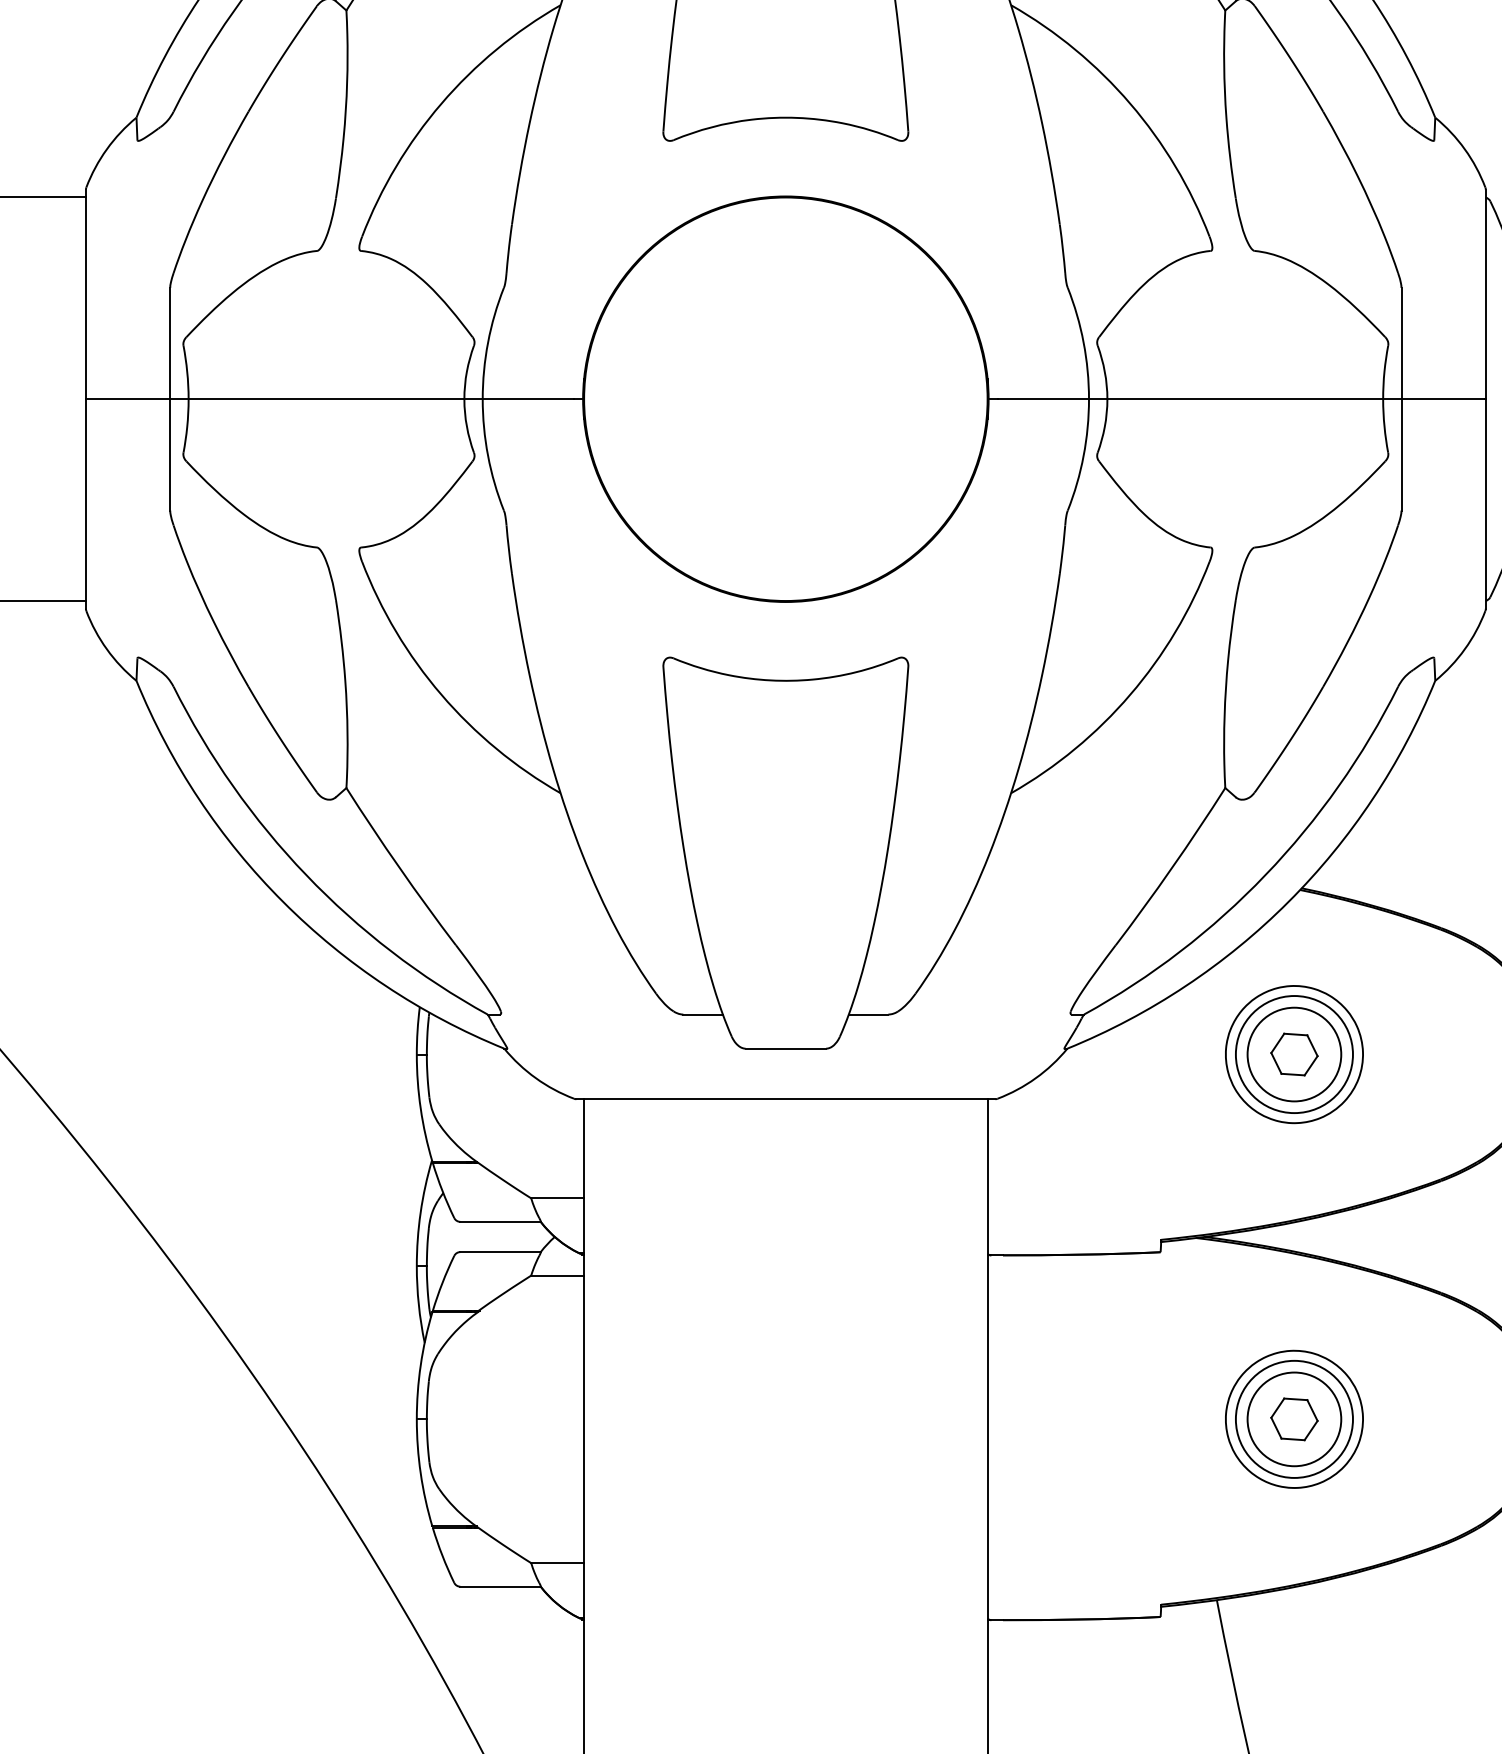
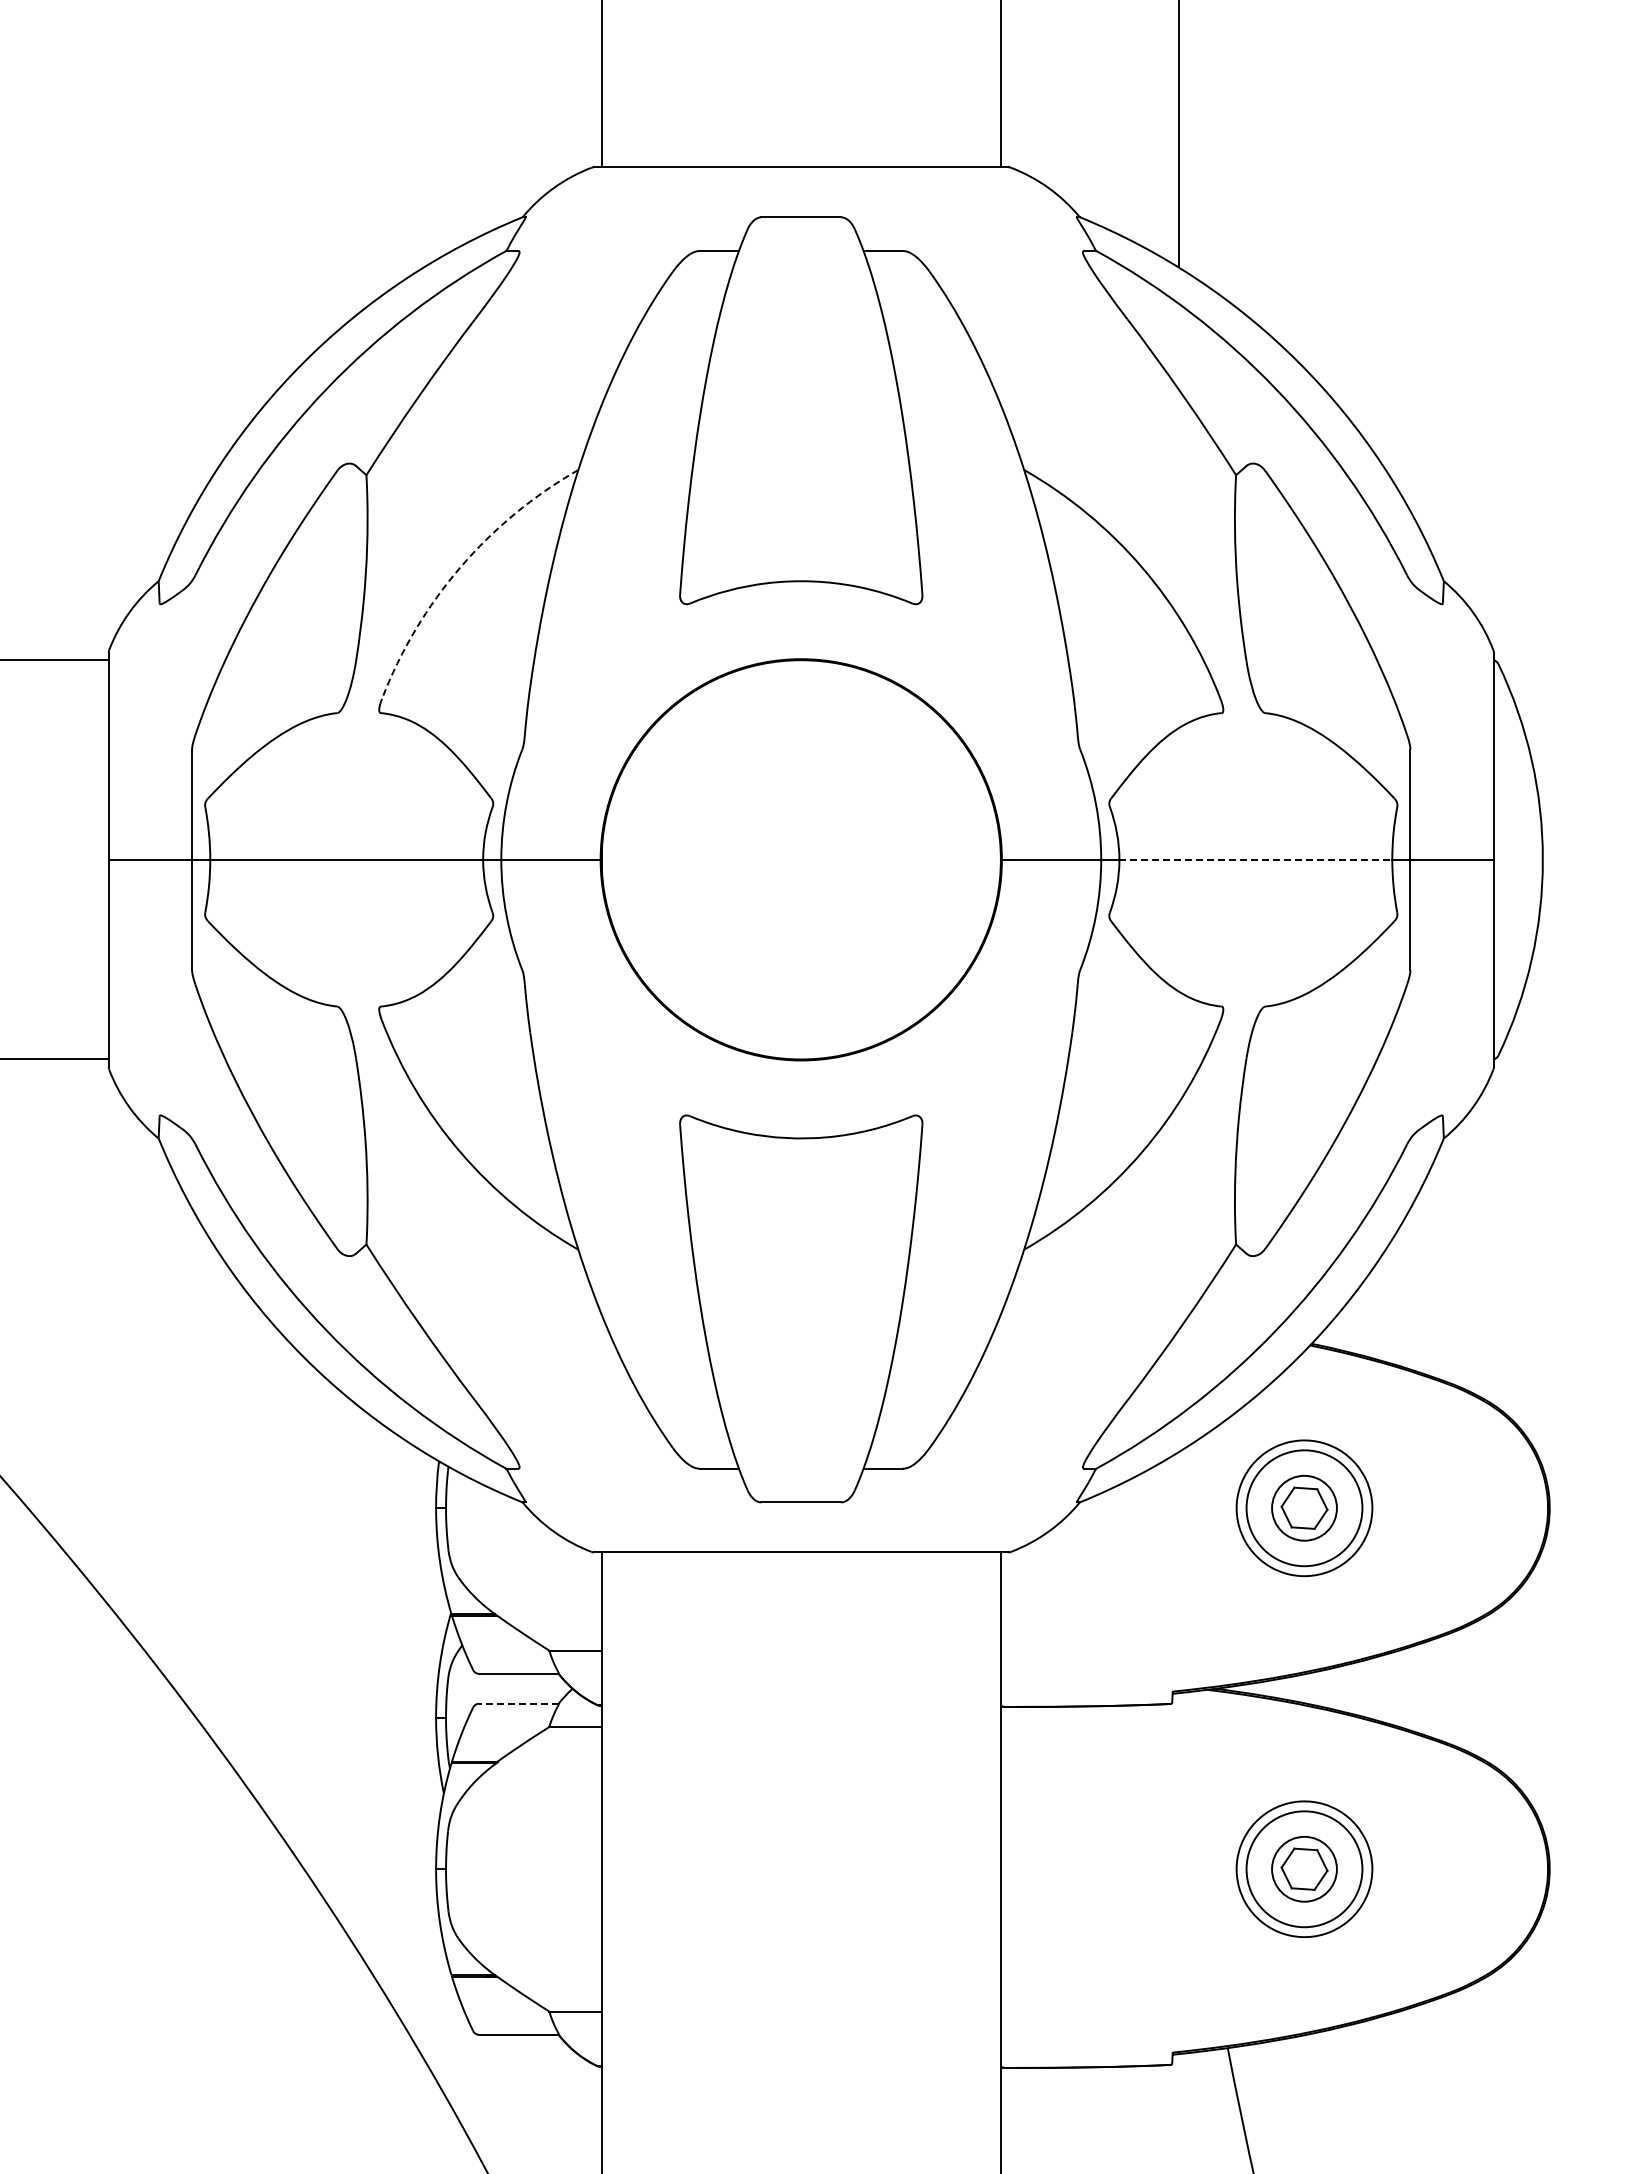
arc: (441, 103) -> (460, 567), solid -> dashed
line: (1245, 398) -> (1256, 859), solid -> dashed
circle: (1294, 1053) -> (1304, 1507), size x0.7
line: (500, 1251) -> (518, 1703), solid -> dashed
circle: (1294, 1418) -> (1304, 1868), size x0.7

